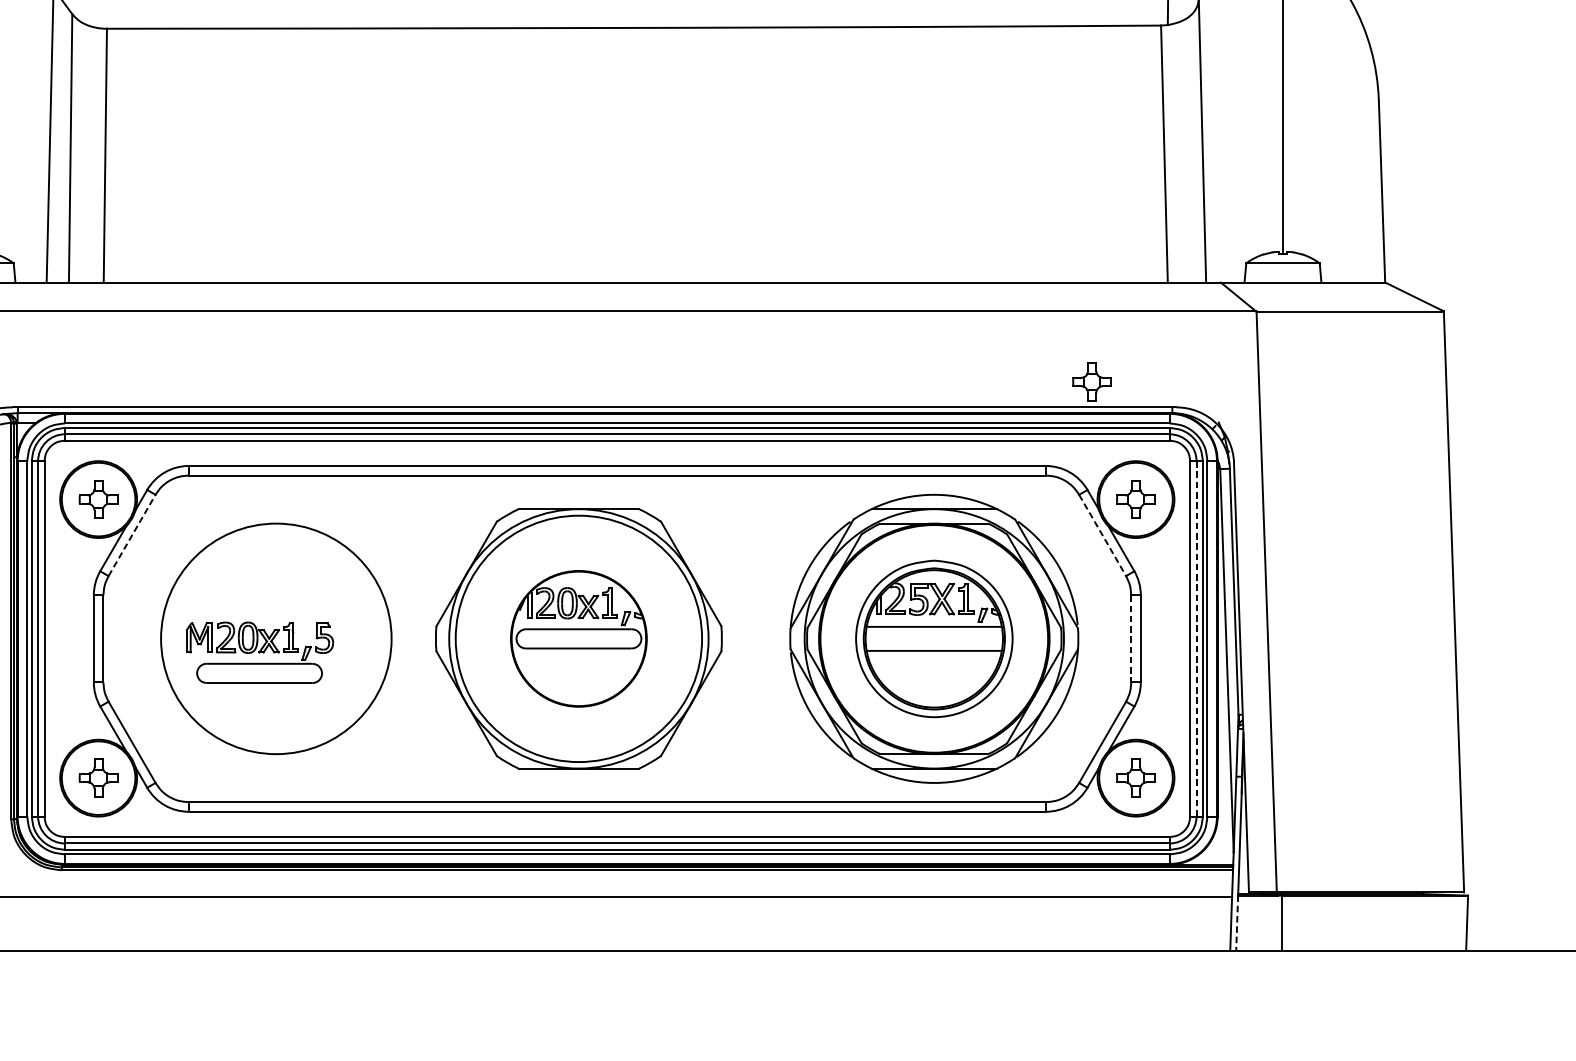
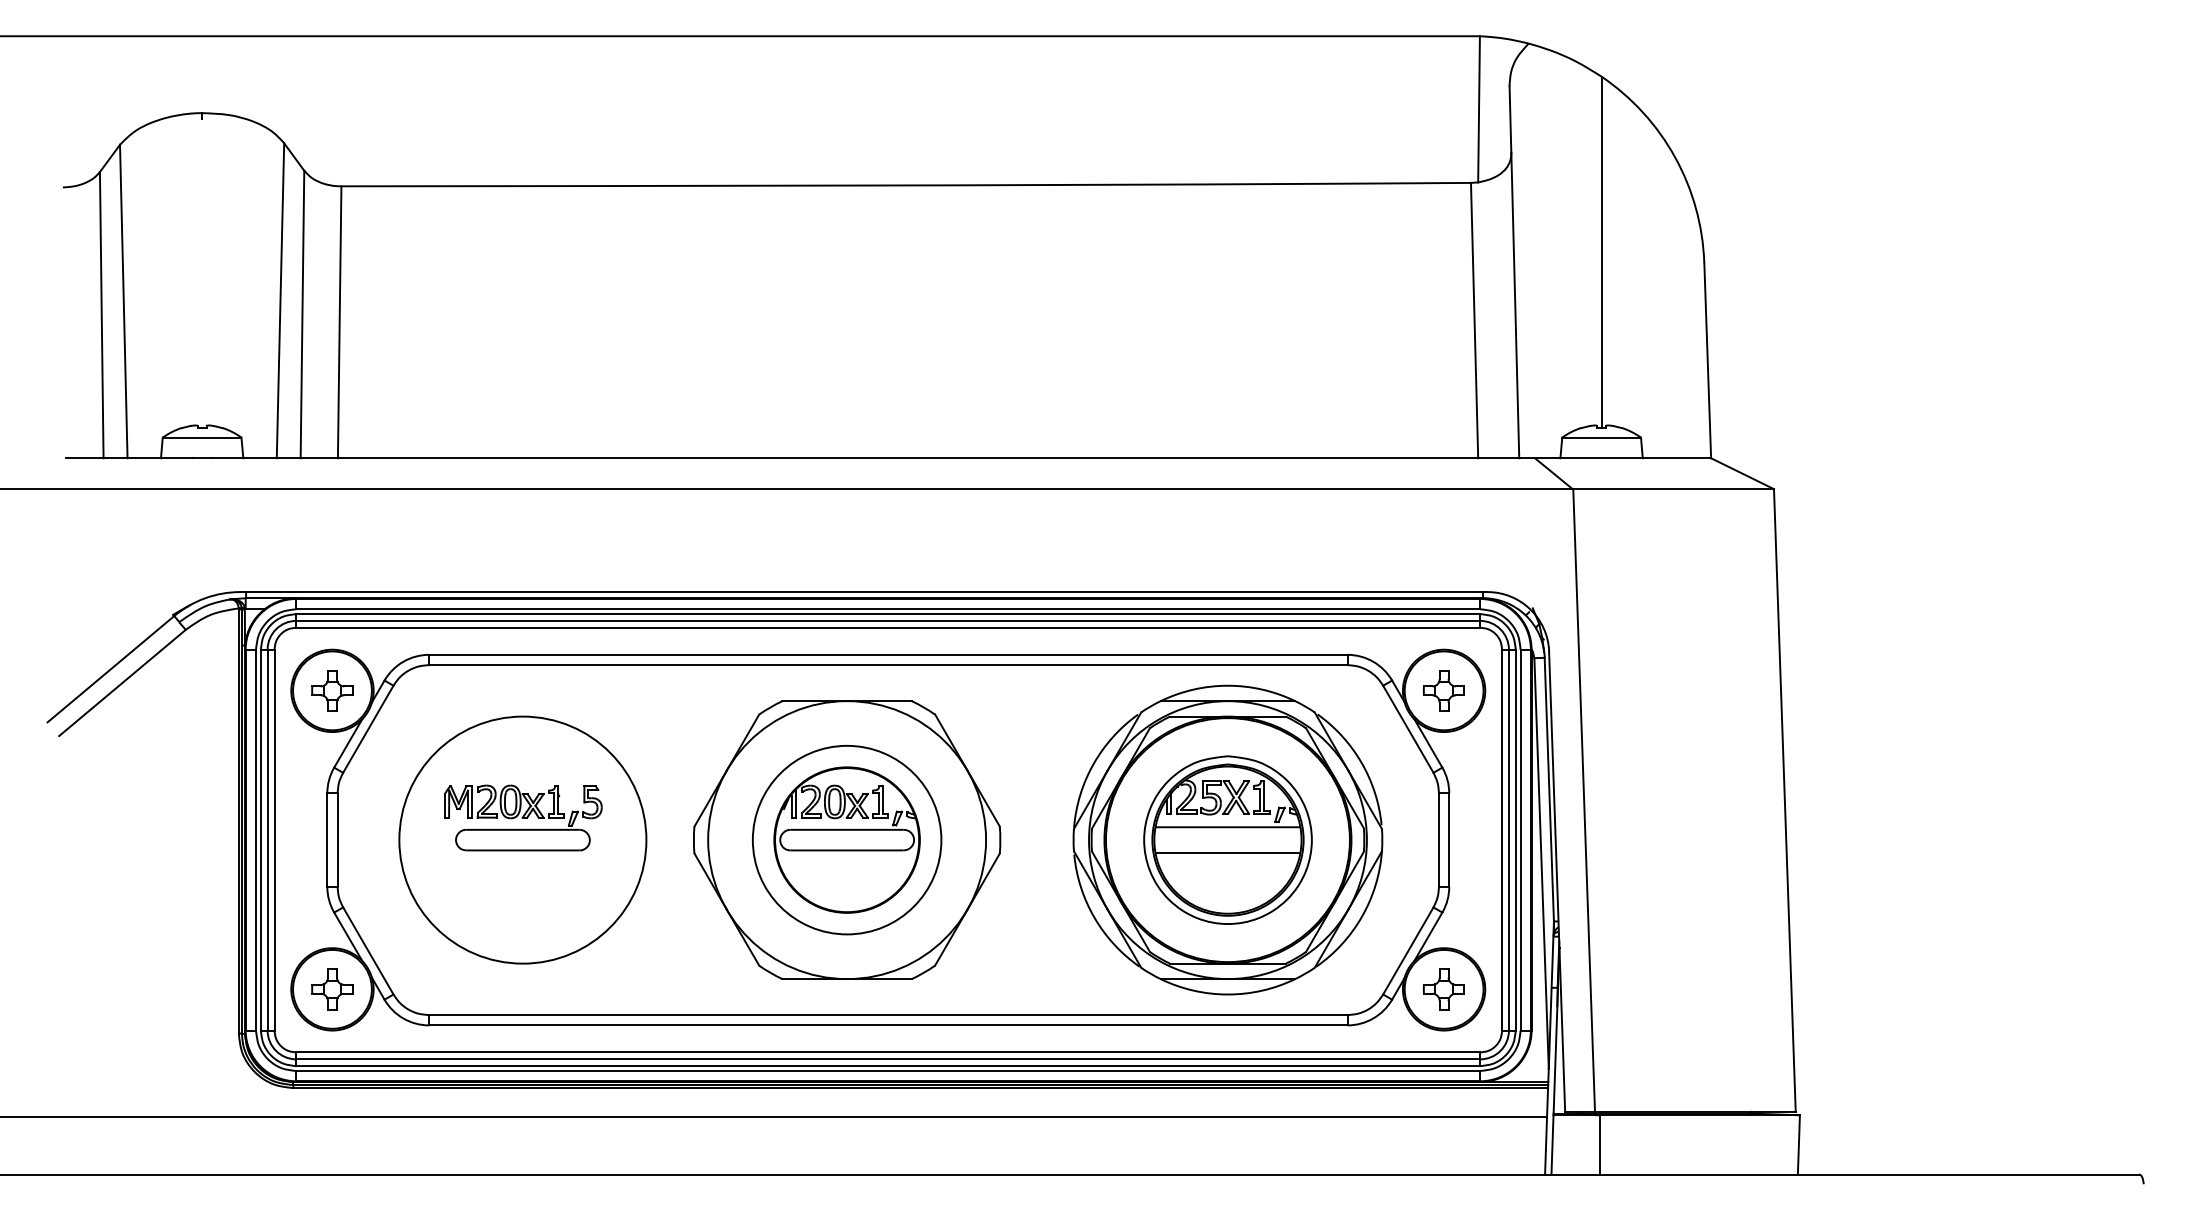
part: (1091, 381) -> (1396, 564), removed
line: (132, 534) -> (368, 728), dashed -> solid
line: (1102, 535) -> (1408, 729), dashed -> solid
circle: (578, 638) -> (846, 839), size x0.71
line: (1130, 639) -> (1438, 840), dashed -> solid
line: (1196, 639) -> (1508, 840), dashed -> solid
part: (260, 652) -> (523, 817), moved
line: (1237, 922) -> (1552, 1144), dashed -> solid

